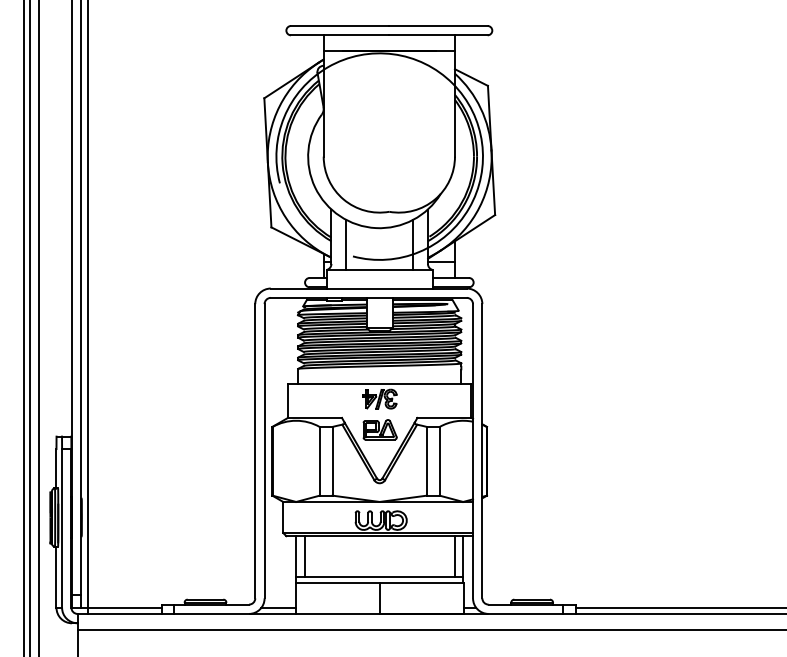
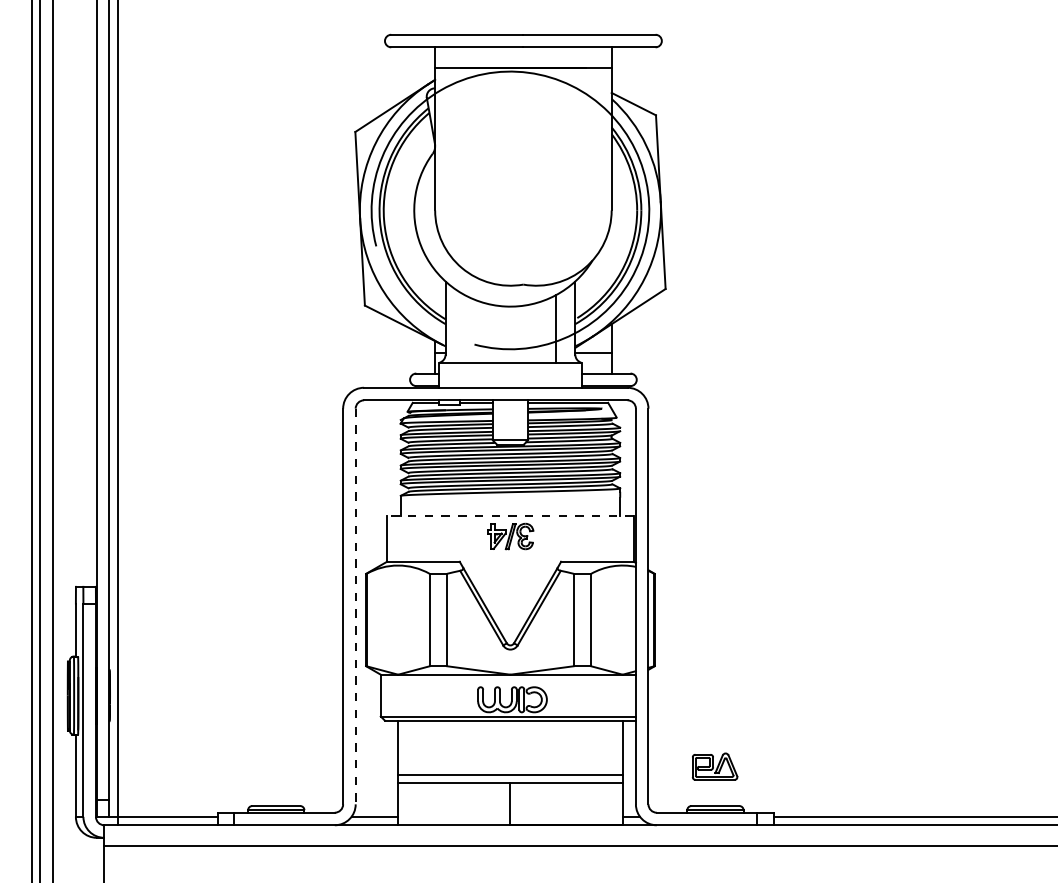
line: (346, 244) -> (465, 328), removed
line: (378, 383) -> (509, 515), solid -> dashed
part: (380, 429) -> (715, 766), moved
line: (264, 451) -> (355, 606), solid -> dashed
line: (304, 556) -> (409, 747), removed
line: (454, 556) -> (611, 747), removed

